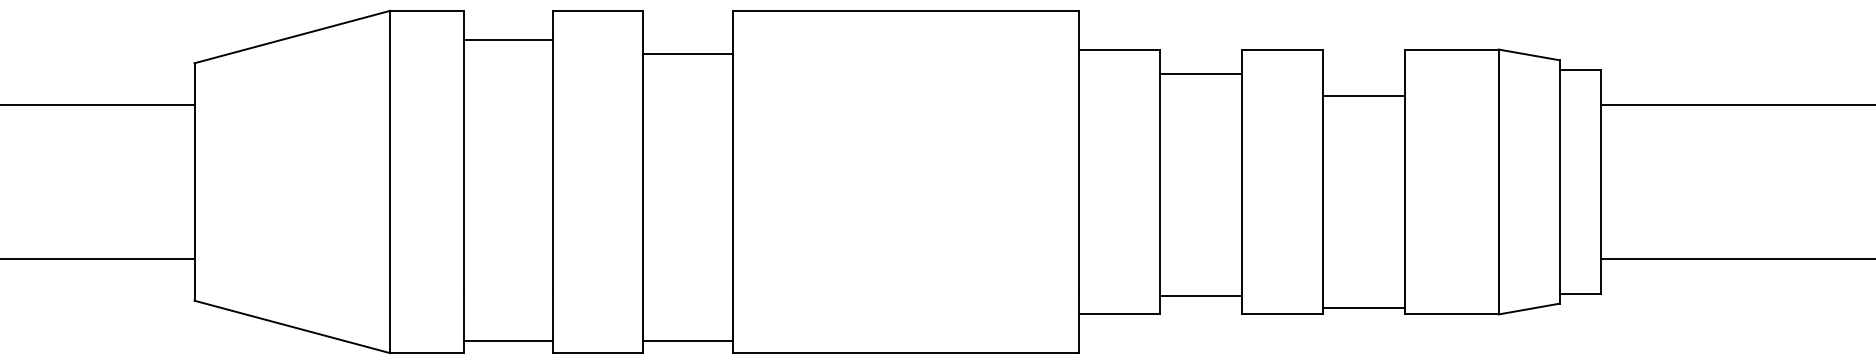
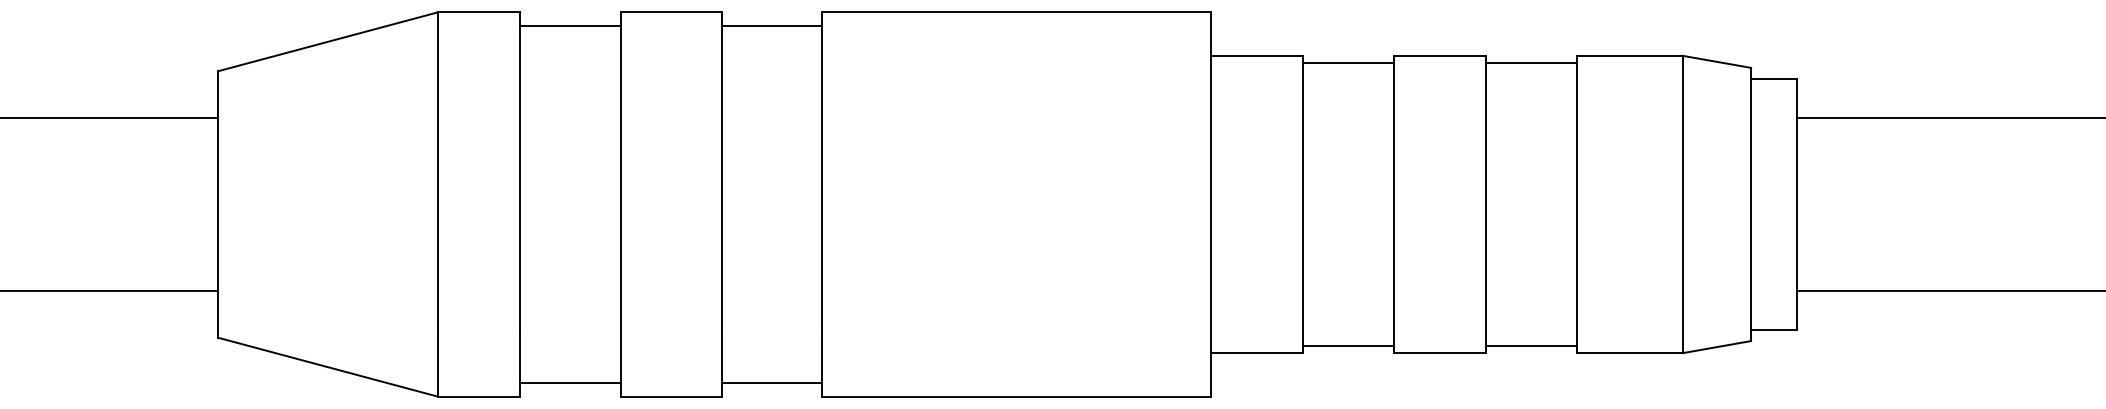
line: (508, 40) -> (570, 26), moved
line: (687, 54) -> (771, 26), moved
line: (1200, 73) -> (1347, 62), moved
line: (1363, 95) -> (1530, 62), moved
line: (1200, 296) -> (1347, 346), moved

